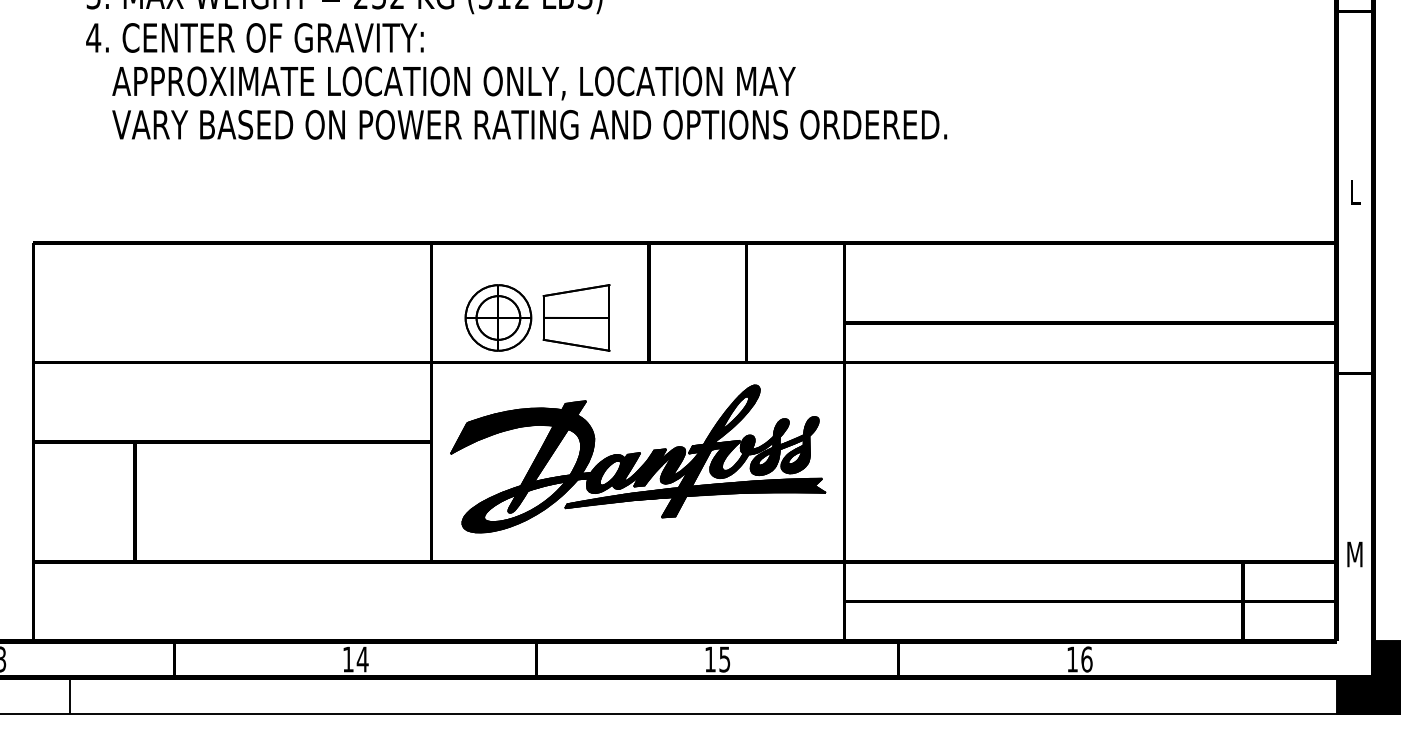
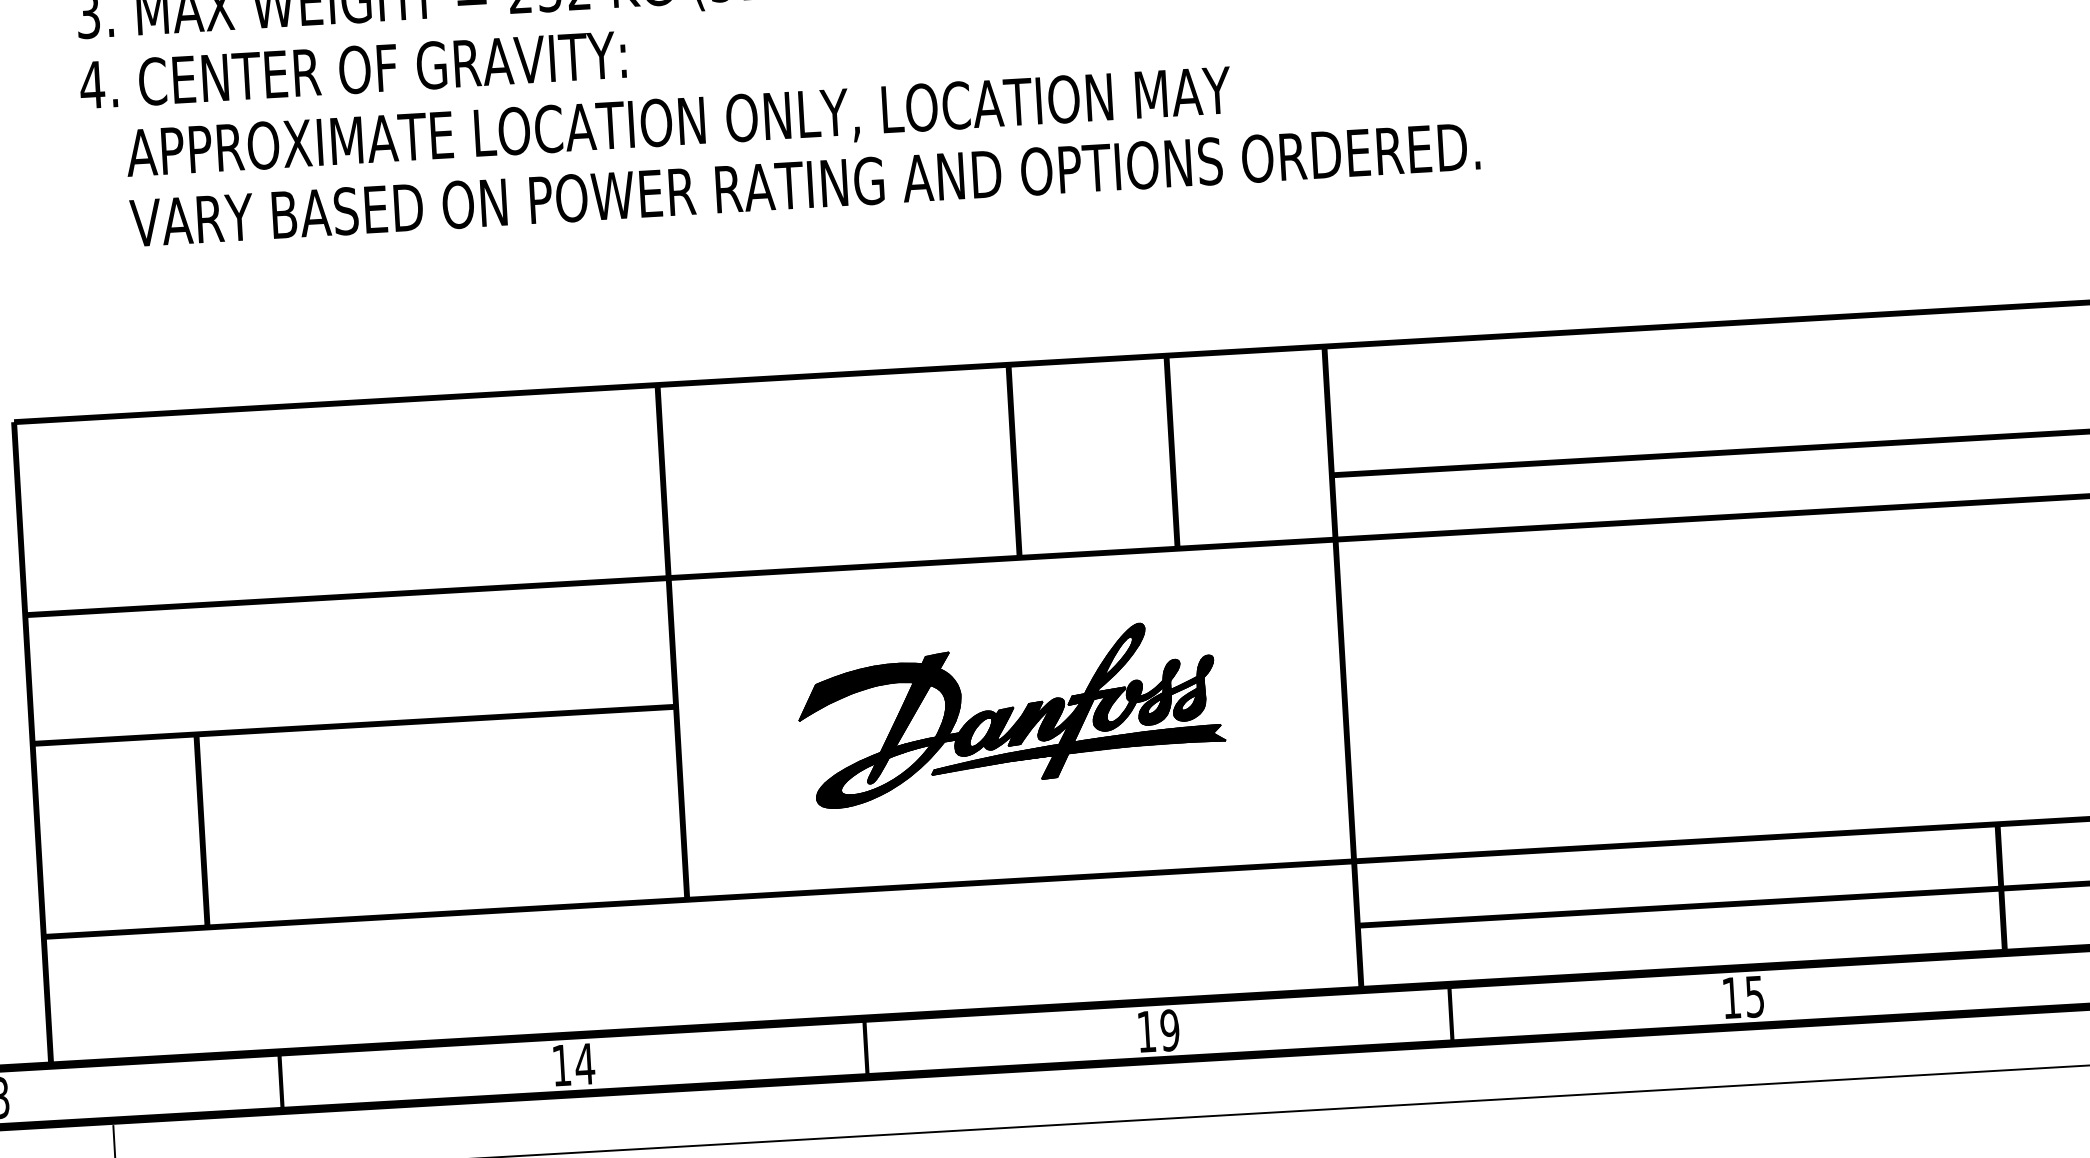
part: (537, 317) -> (835, 495), removed
part: (638, 458) -> (1011, 713), size x0.7
text: (724, 659) -> (1169, 1030), 15 -> 19
text: (1086, 659) -> (1754, 996), 16 -> 15

